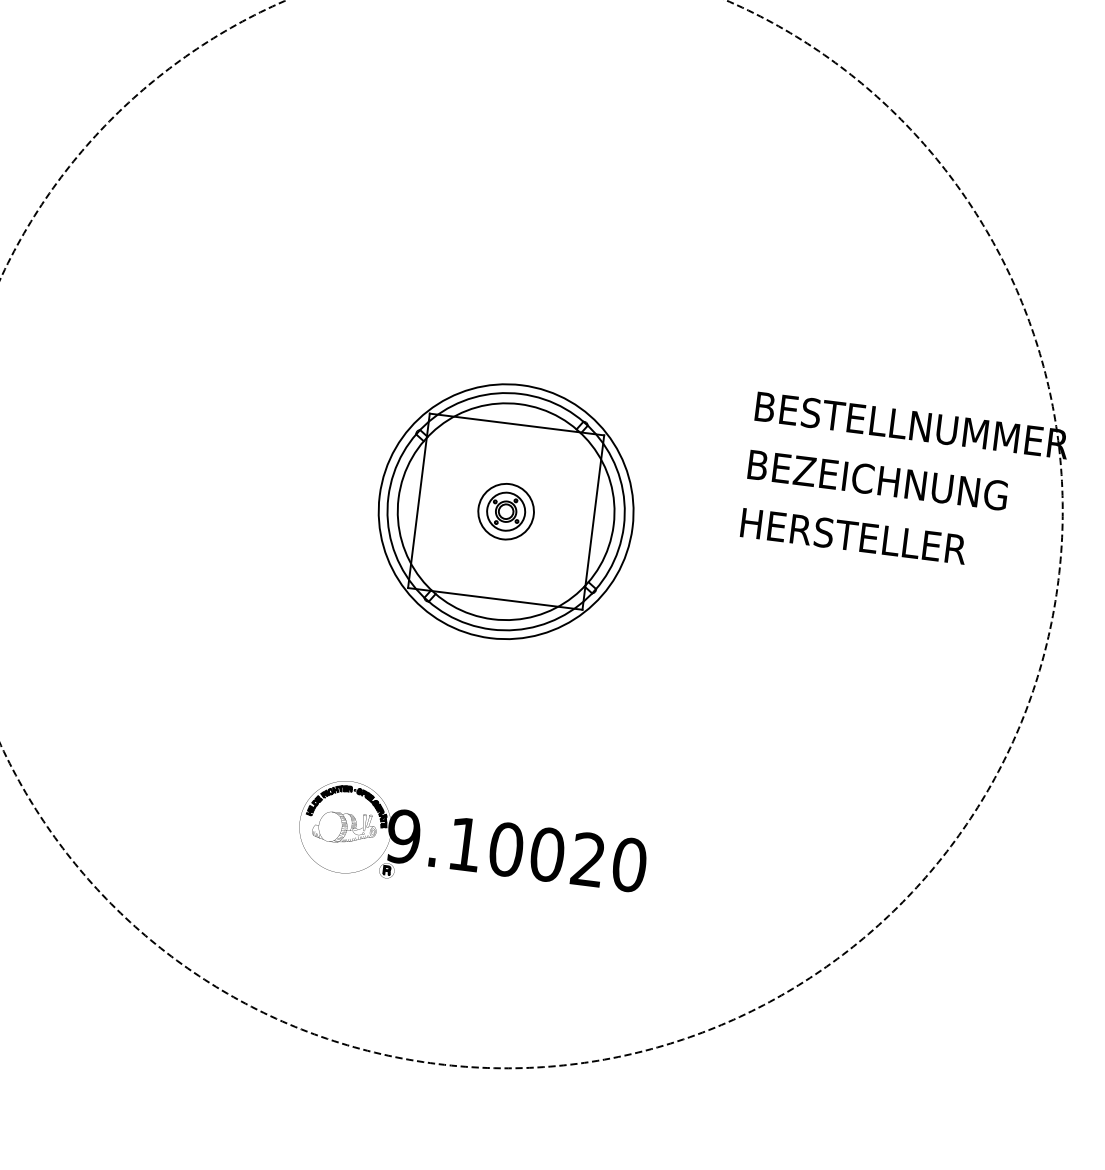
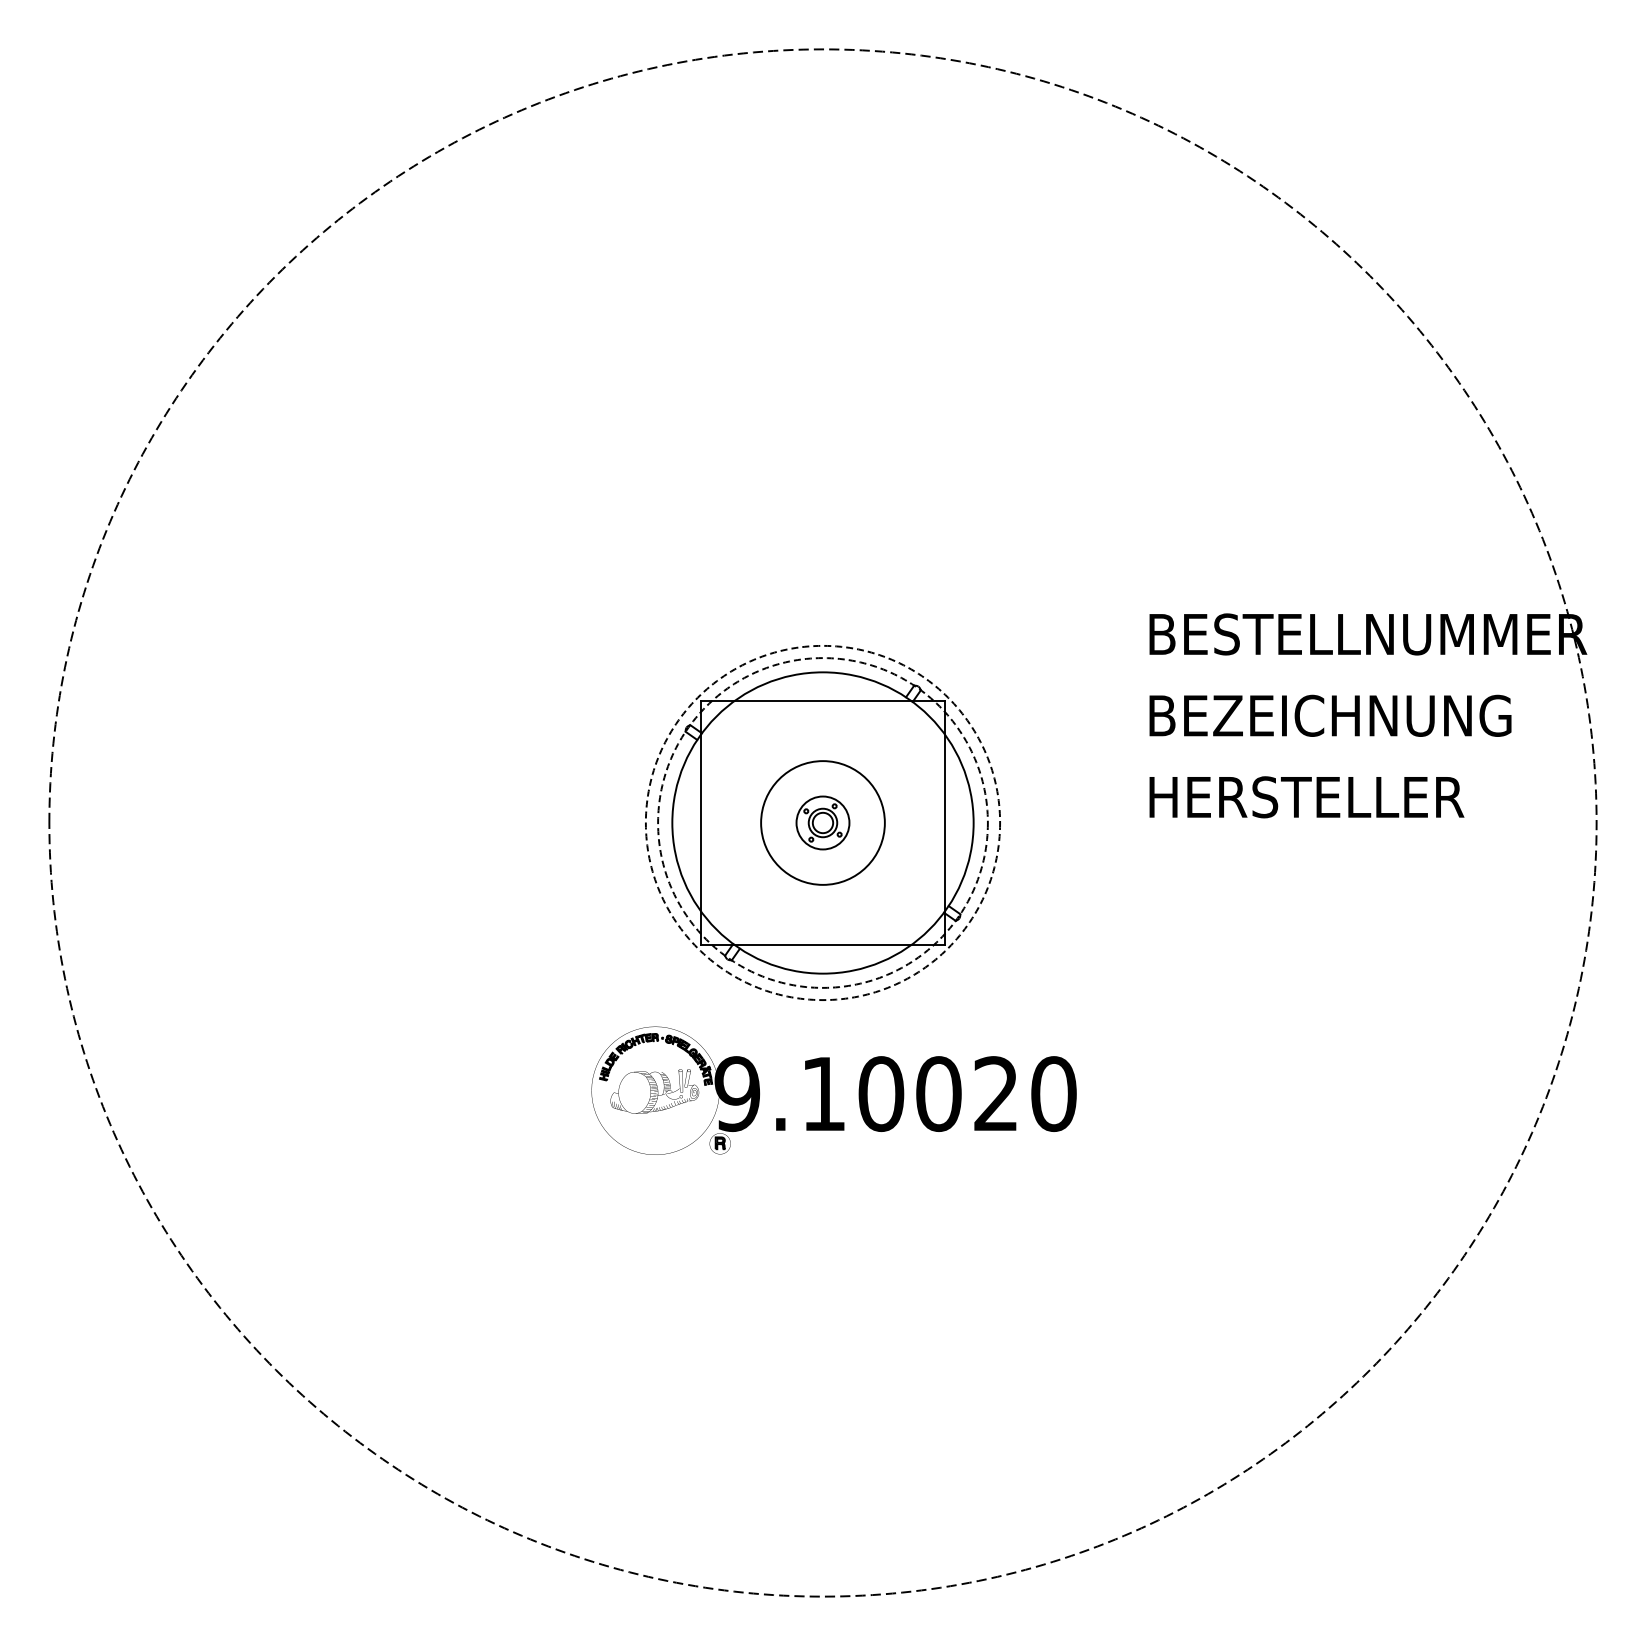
circle: (505, 511) -> (822, 822), size x1.6
circle: (505, 511) -> (822, 822), solid -> dashed
circle: (505, 511) -> (822, 822), solid -> dashed
part: (472, 842) -> (833, 1090), moved

